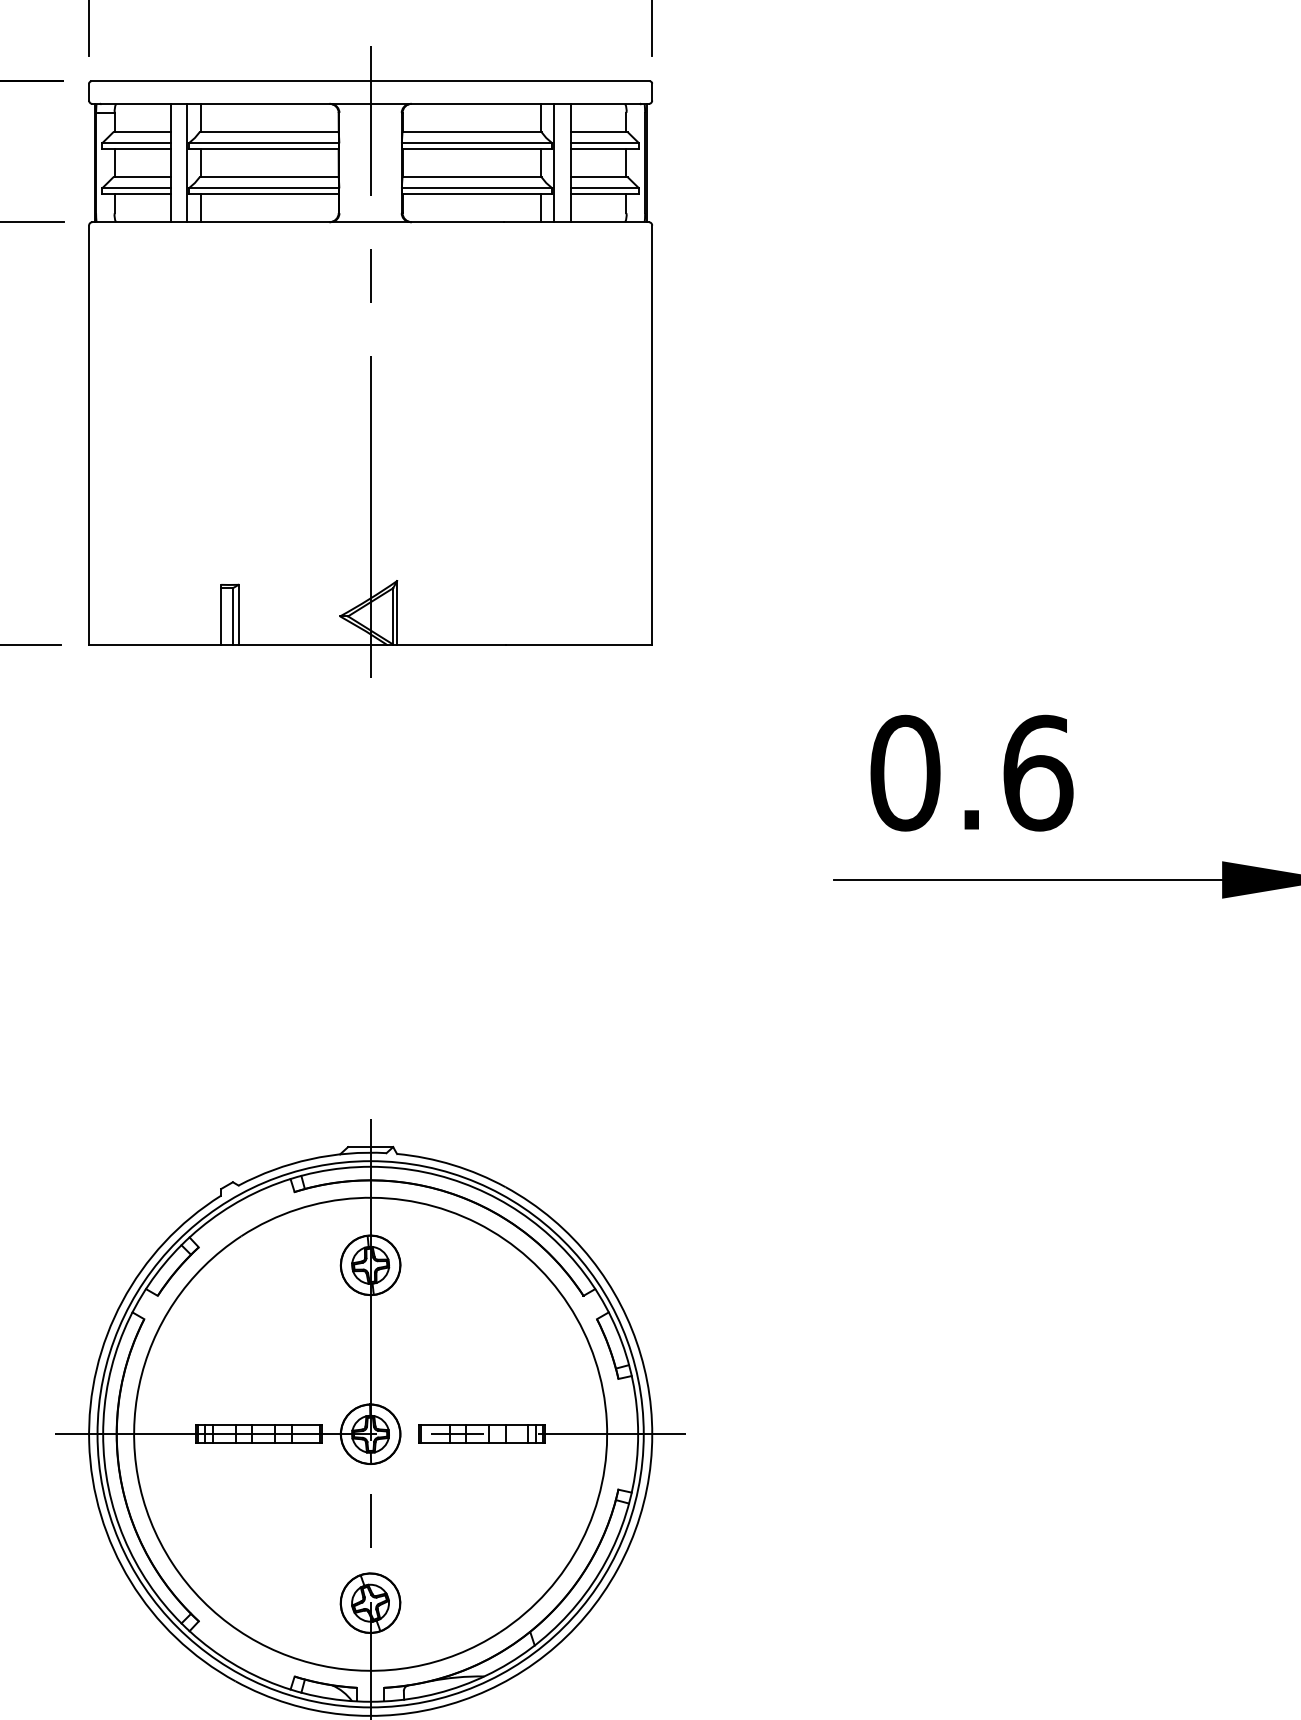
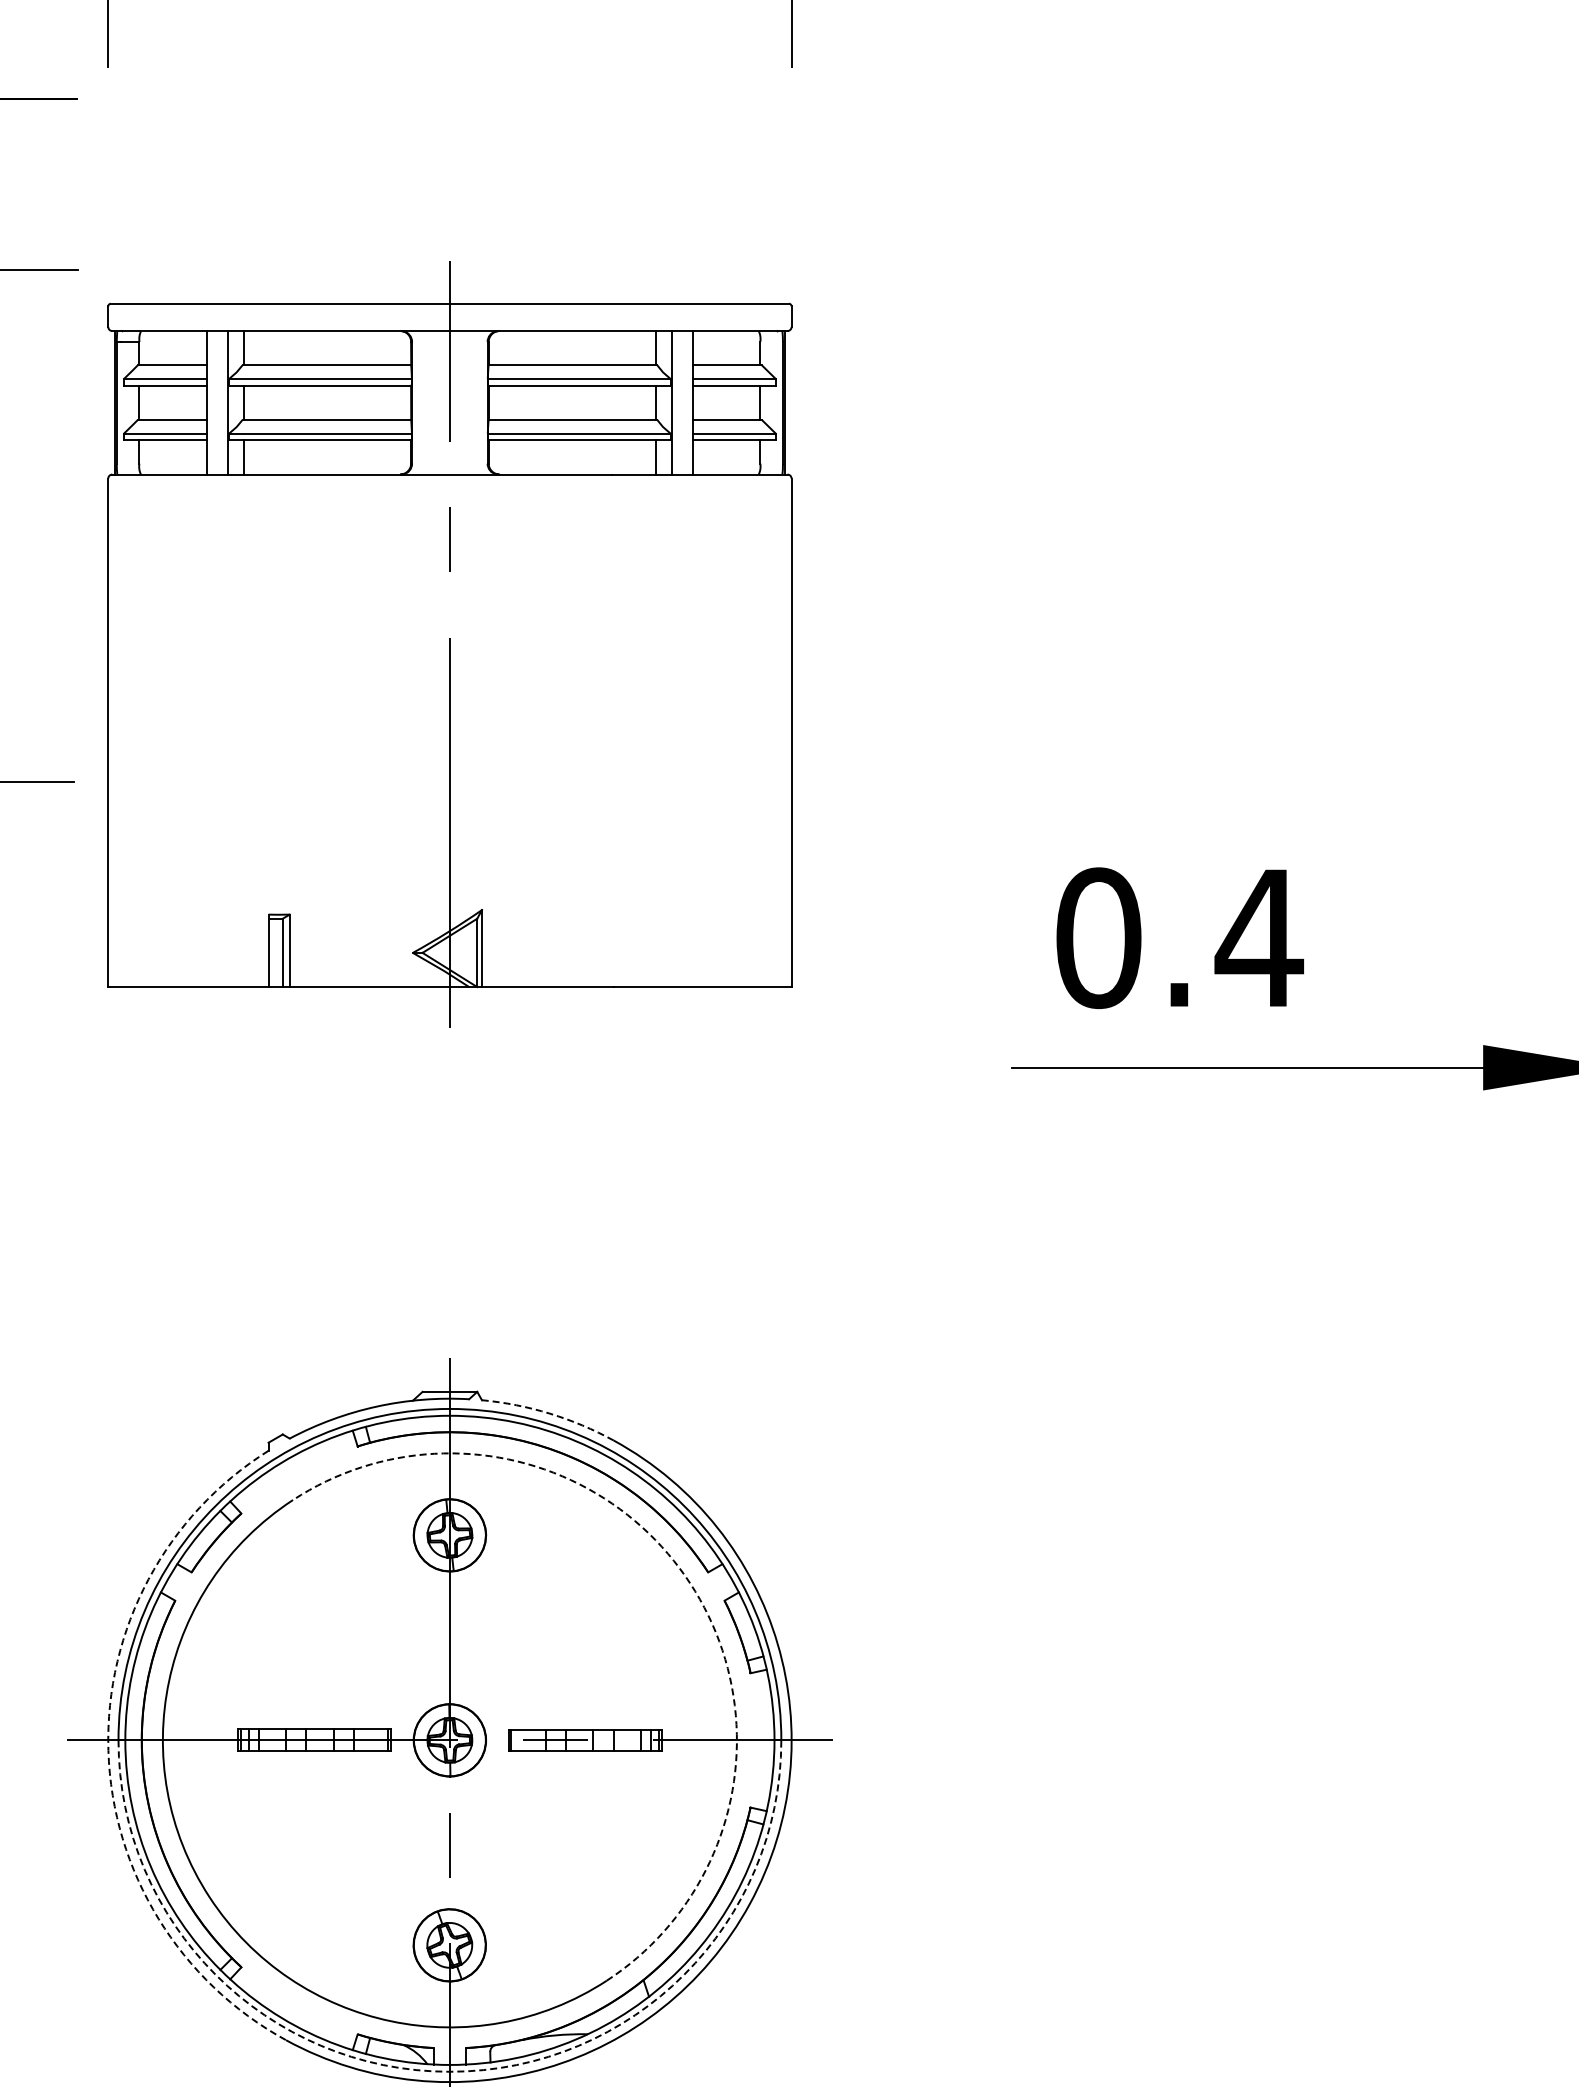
part: (370, 362) -> (449, 644), moved
text: (1037, 773) -> (1259, 938), 0.6 -> 0.4
arc: (452, 1164) -> (549, 1413), solid -> dashed
arc: (568, 1305) -> (690, 1583), solid -> dashed
arc: (89, 1442) -> (108, 1750), solid -> dashed
arc: (370, 1707) -> (449, 2071), solid -> dashed

